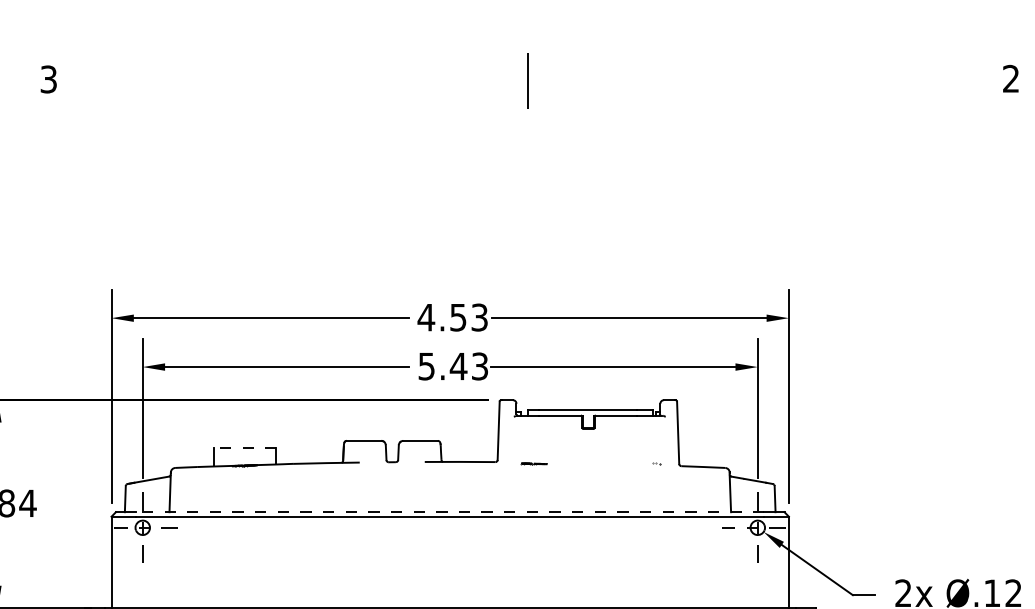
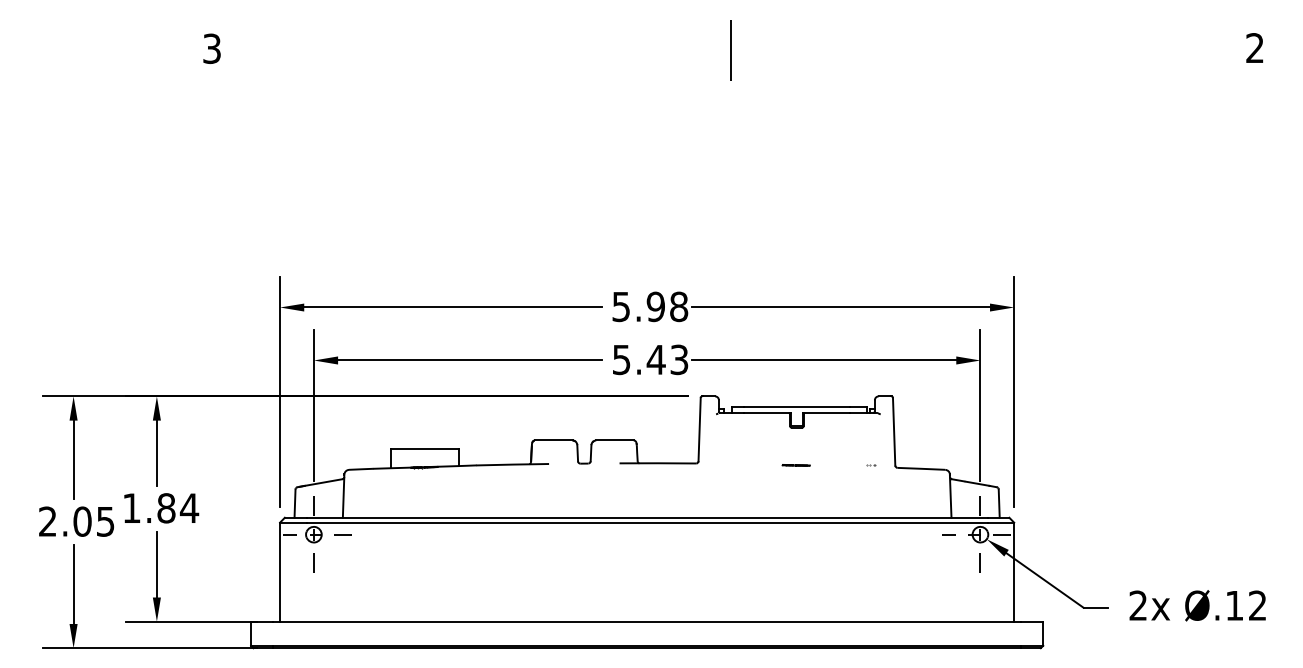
text: (452, 317) -> (649, 306), 4.53 -> 5.98
line: (245, 448) -> (425, 448), dashed -> solid
line: (533, 463) -> (795, 465), moved
line: (449, 511) -> (646, 517), dashed -> solid

